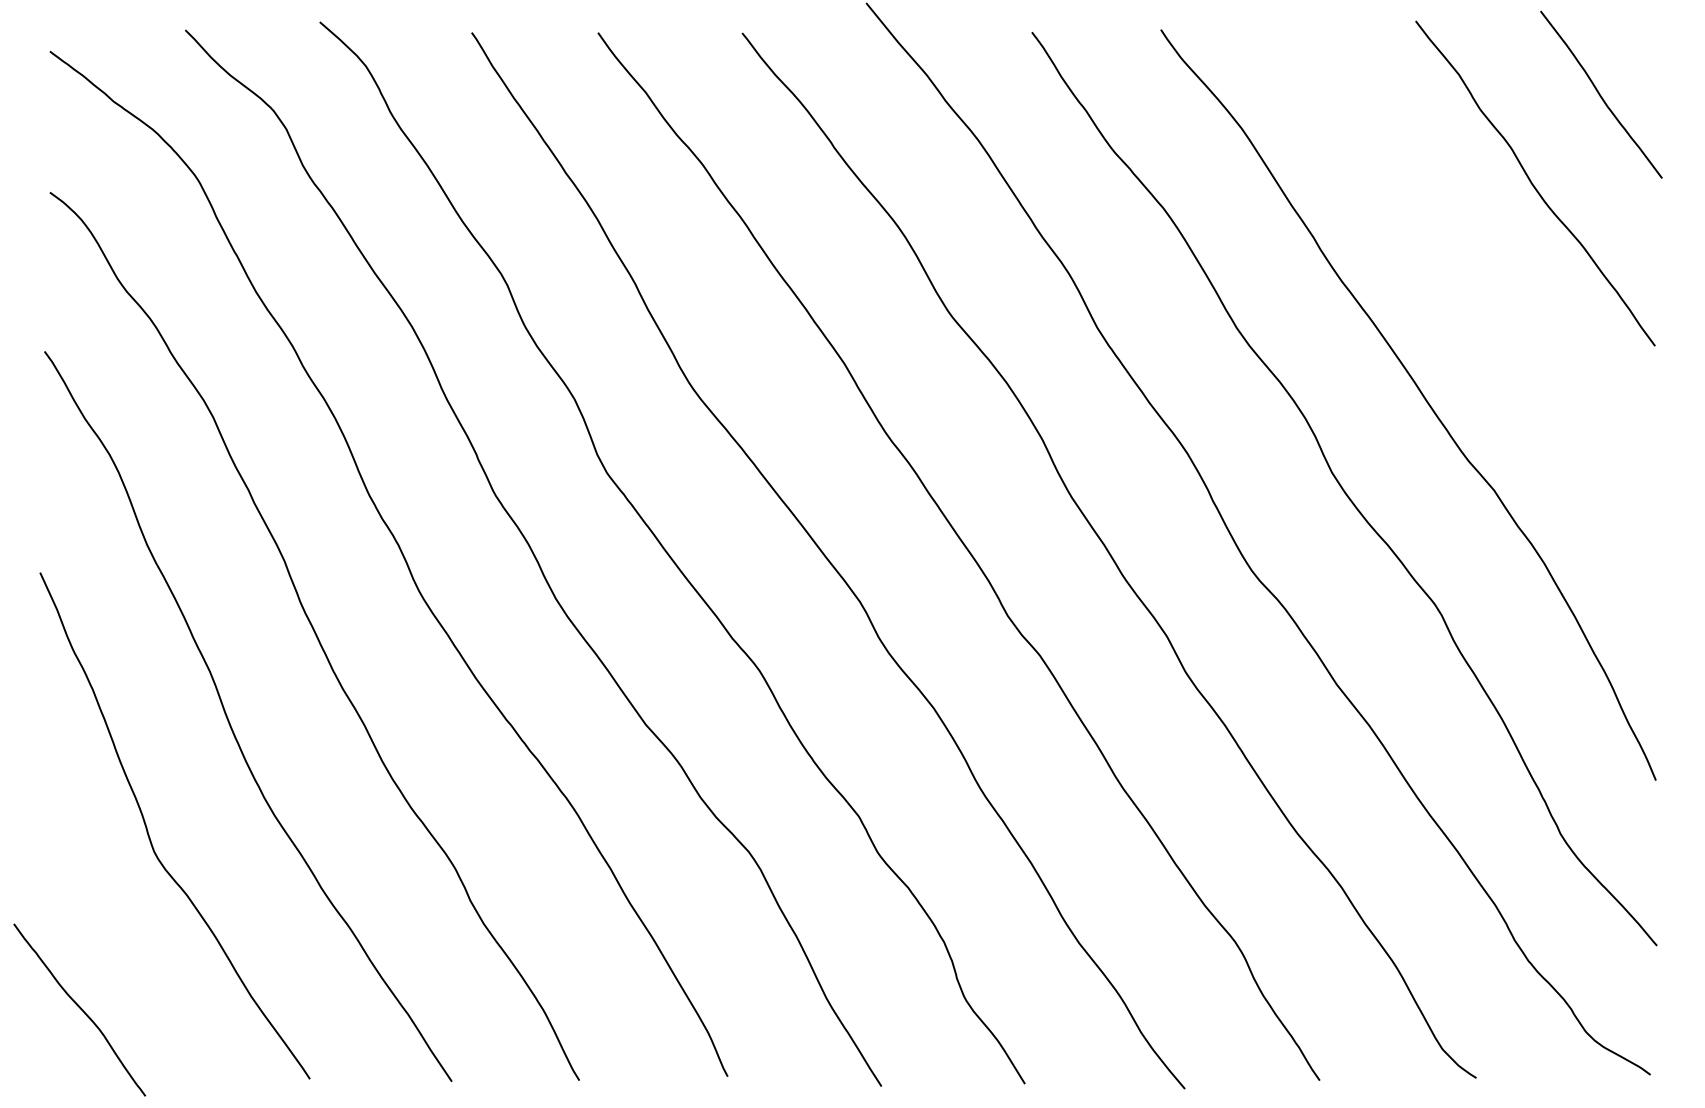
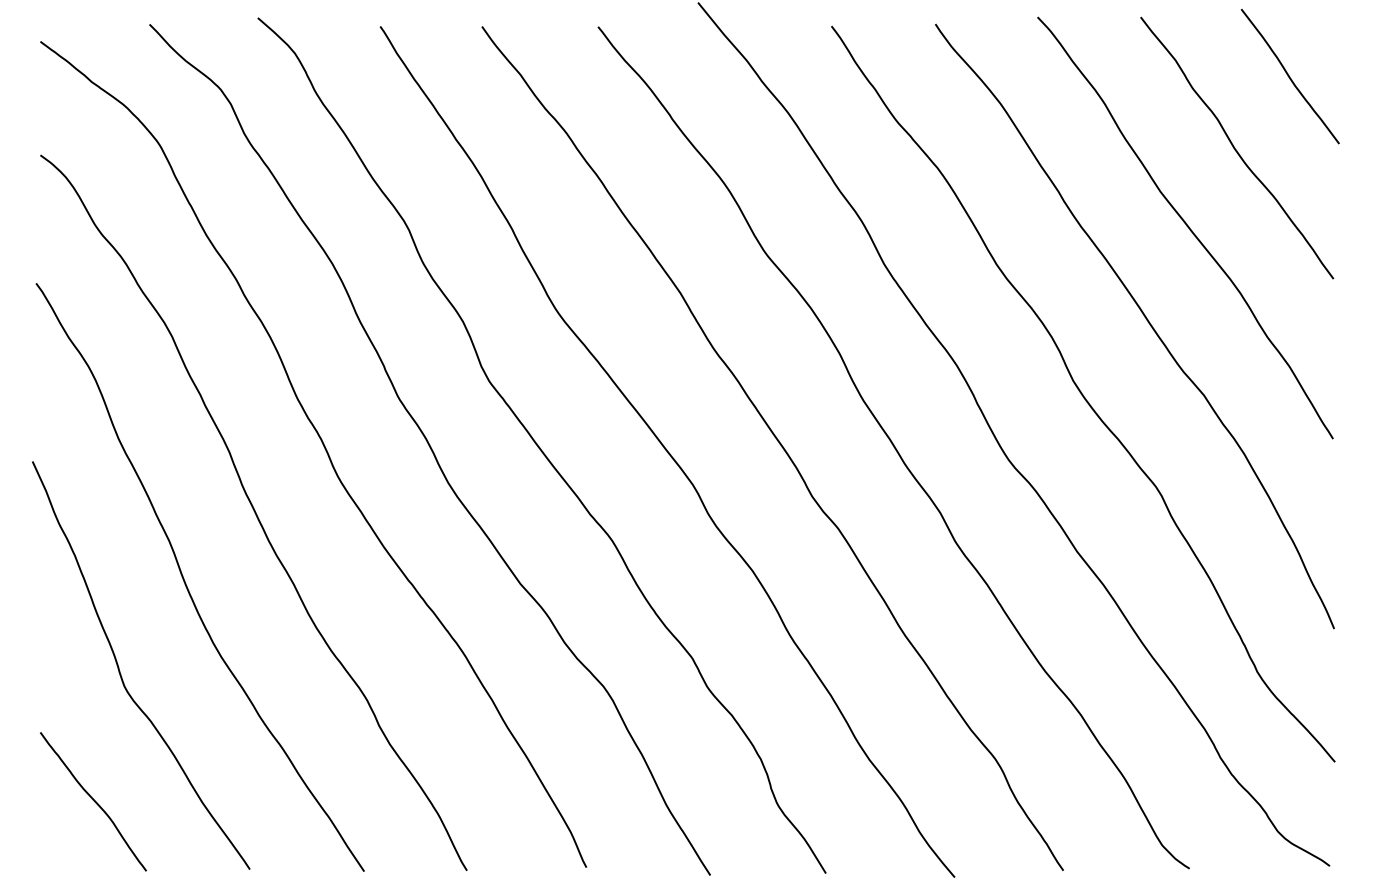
curve: (1472, 280) -> (1186, 226), added
curve: (79, 1008) -> (93, 800), moved

